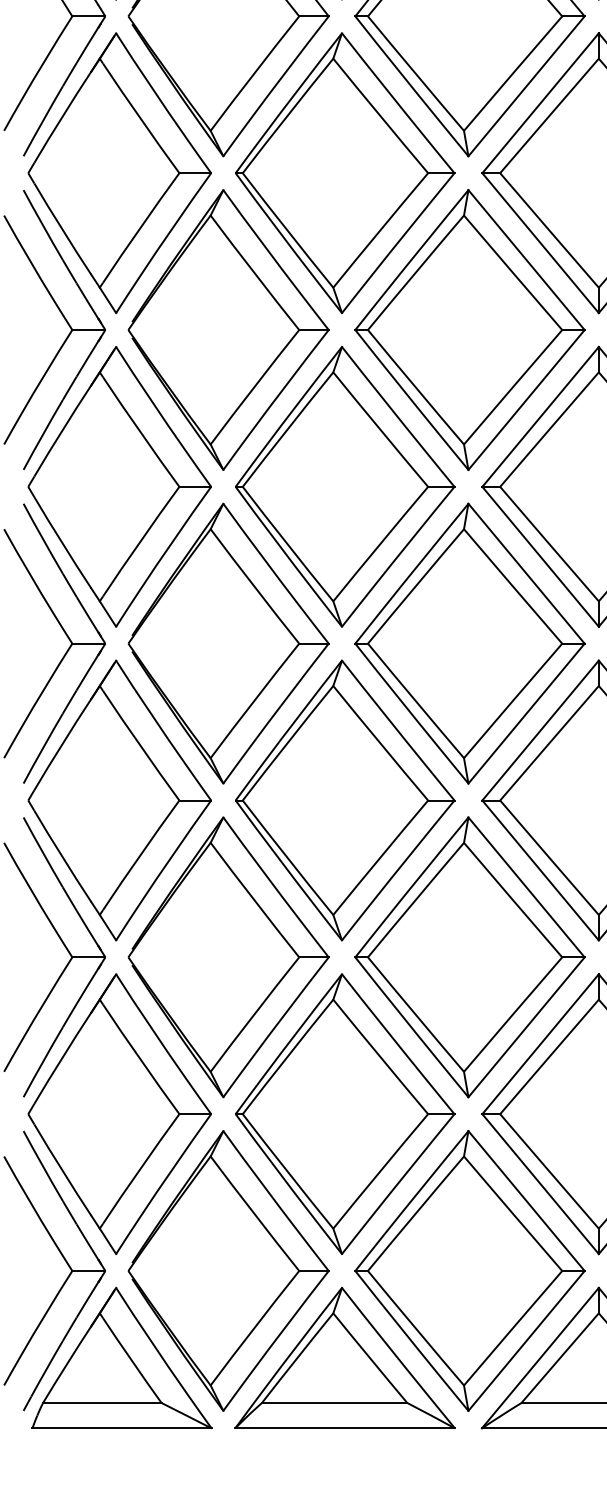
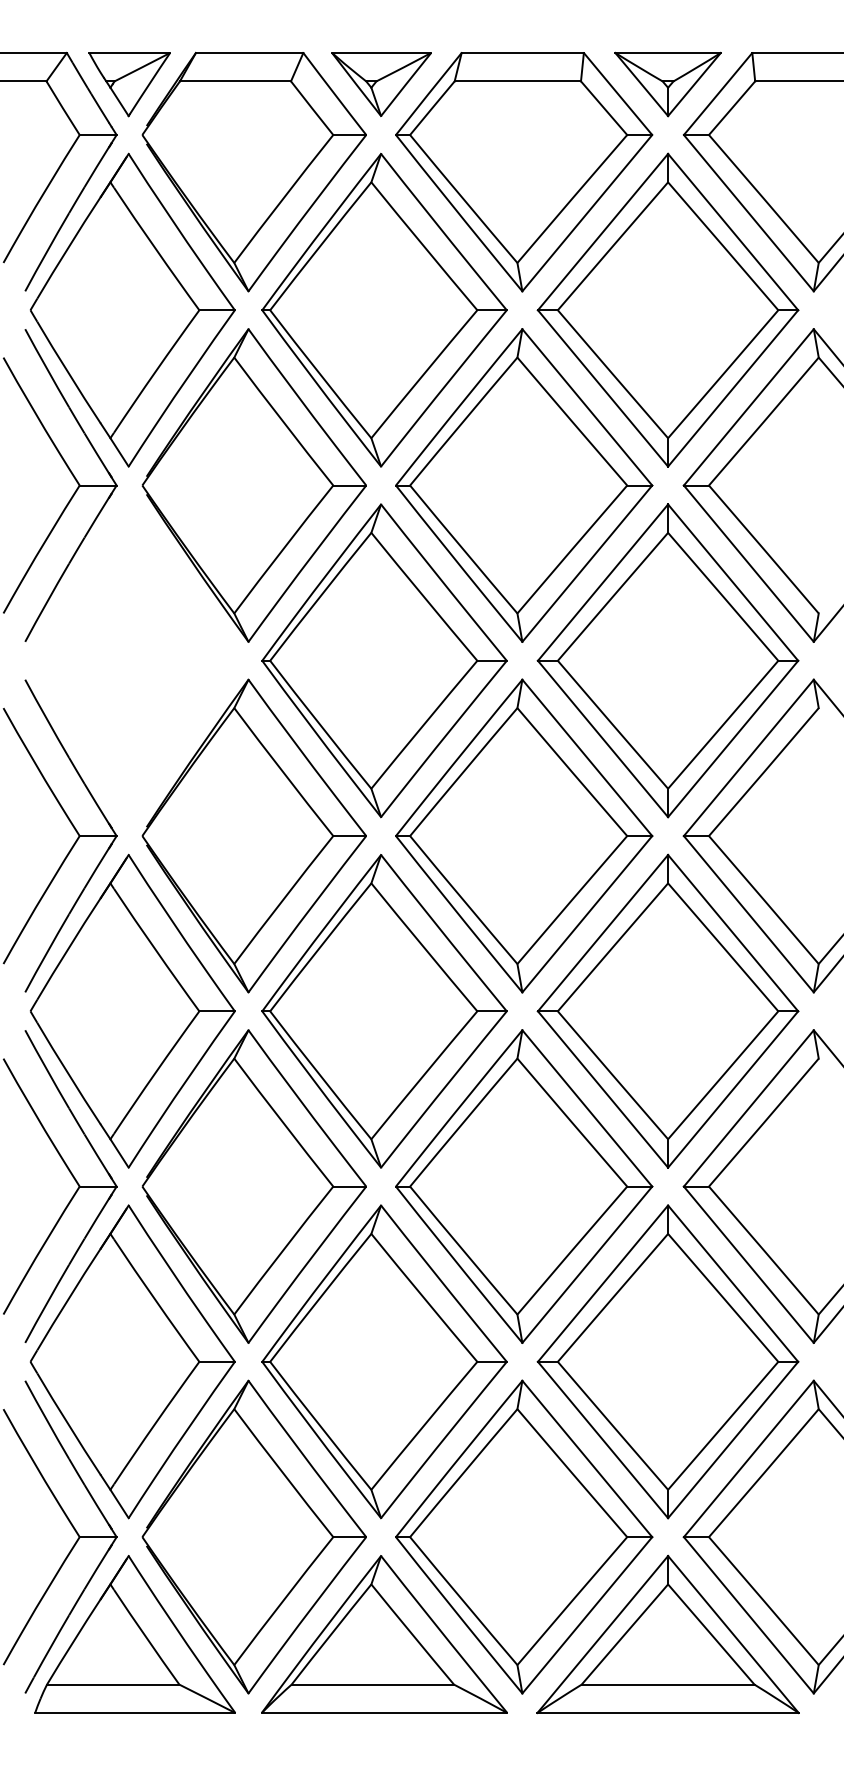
part: (119, 486) -> (132, 660), removed

